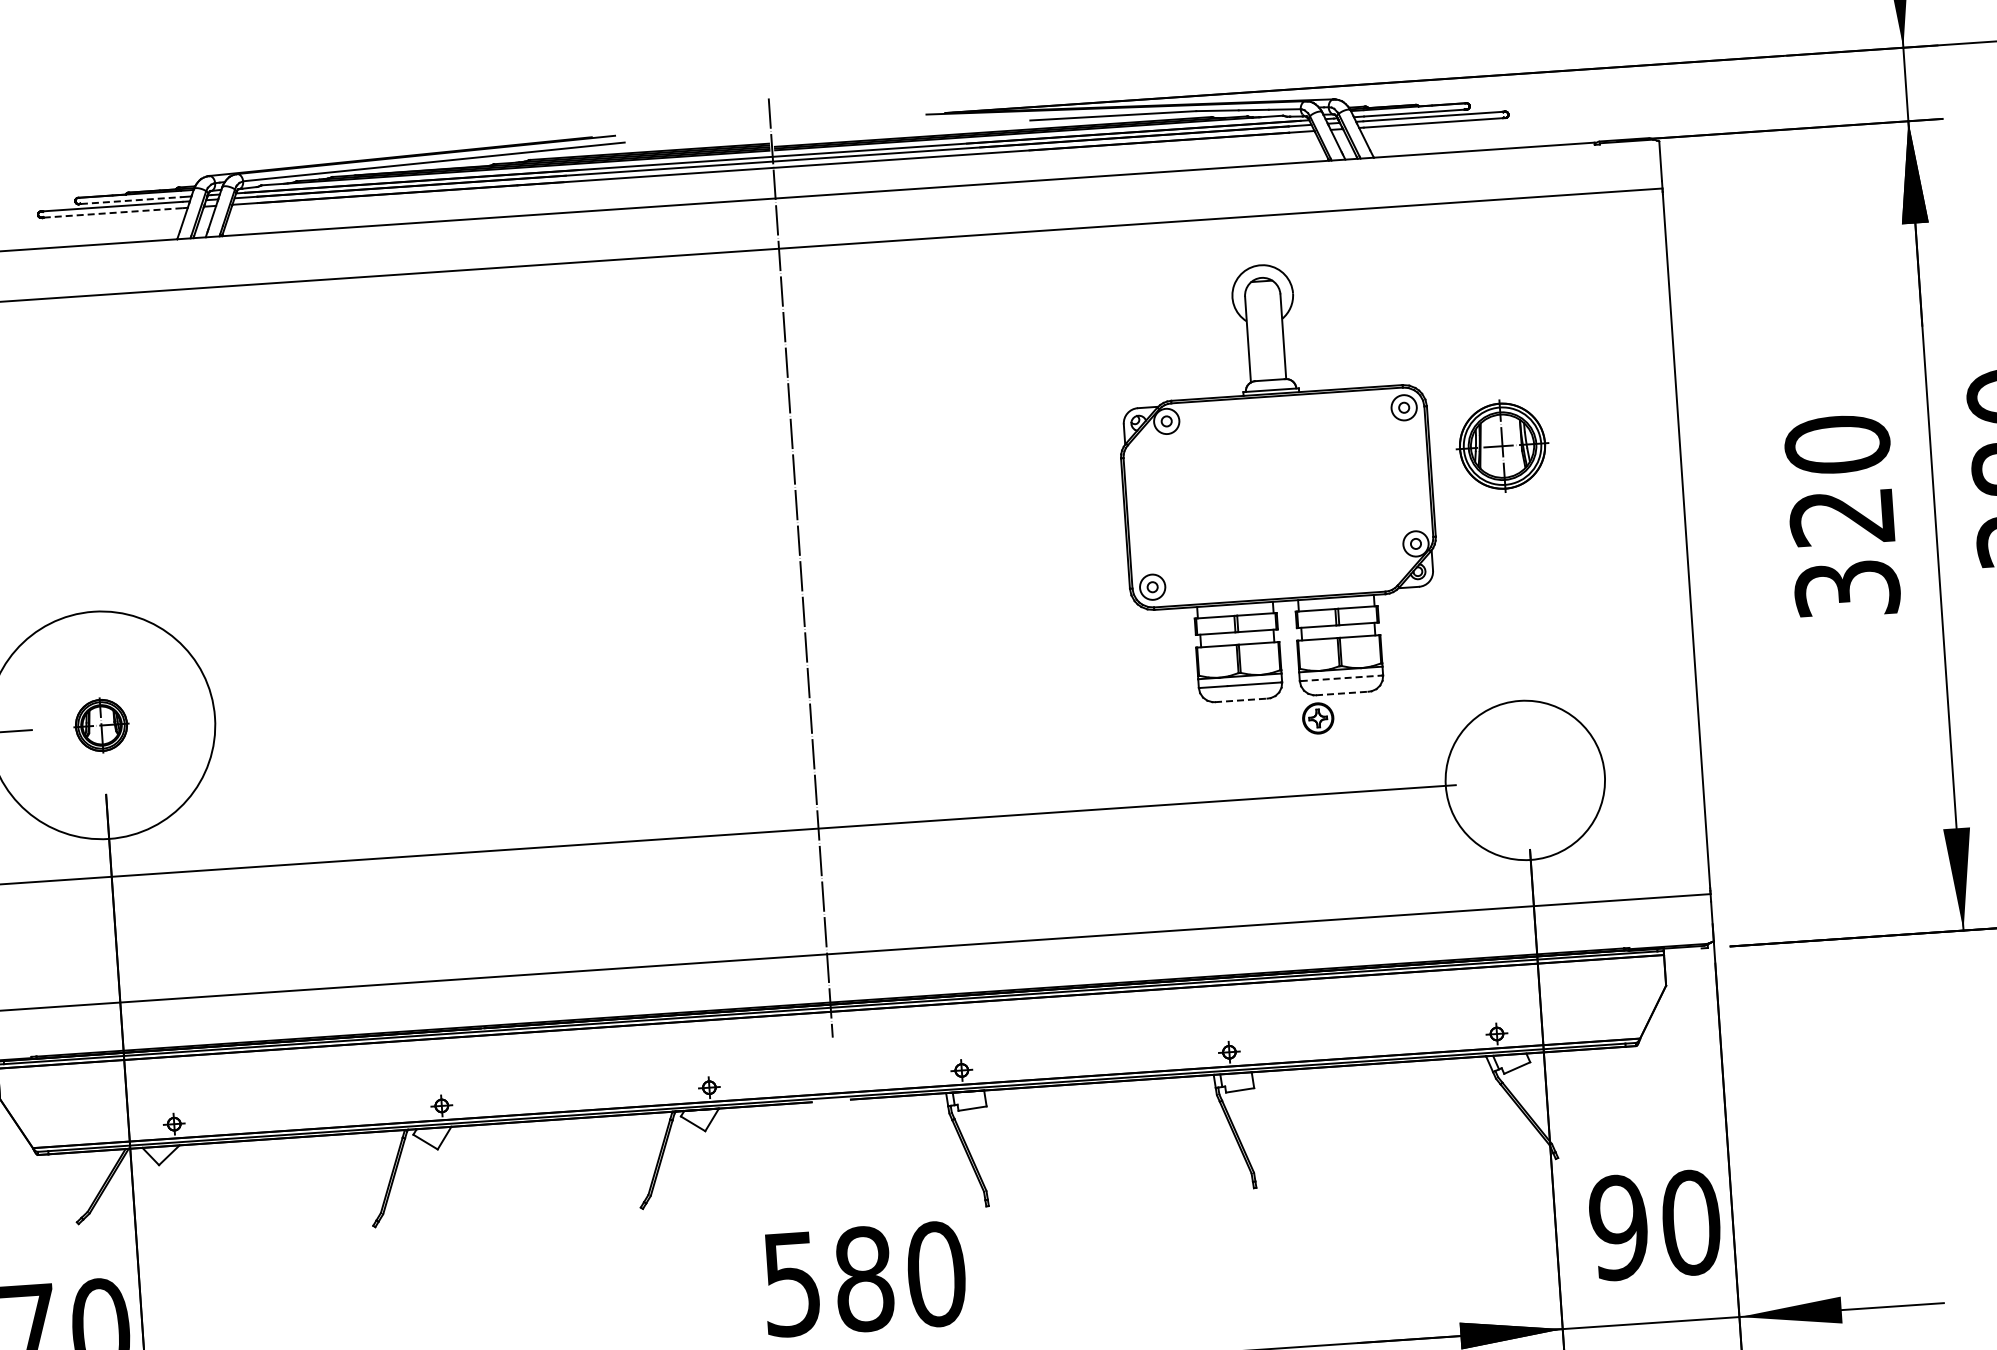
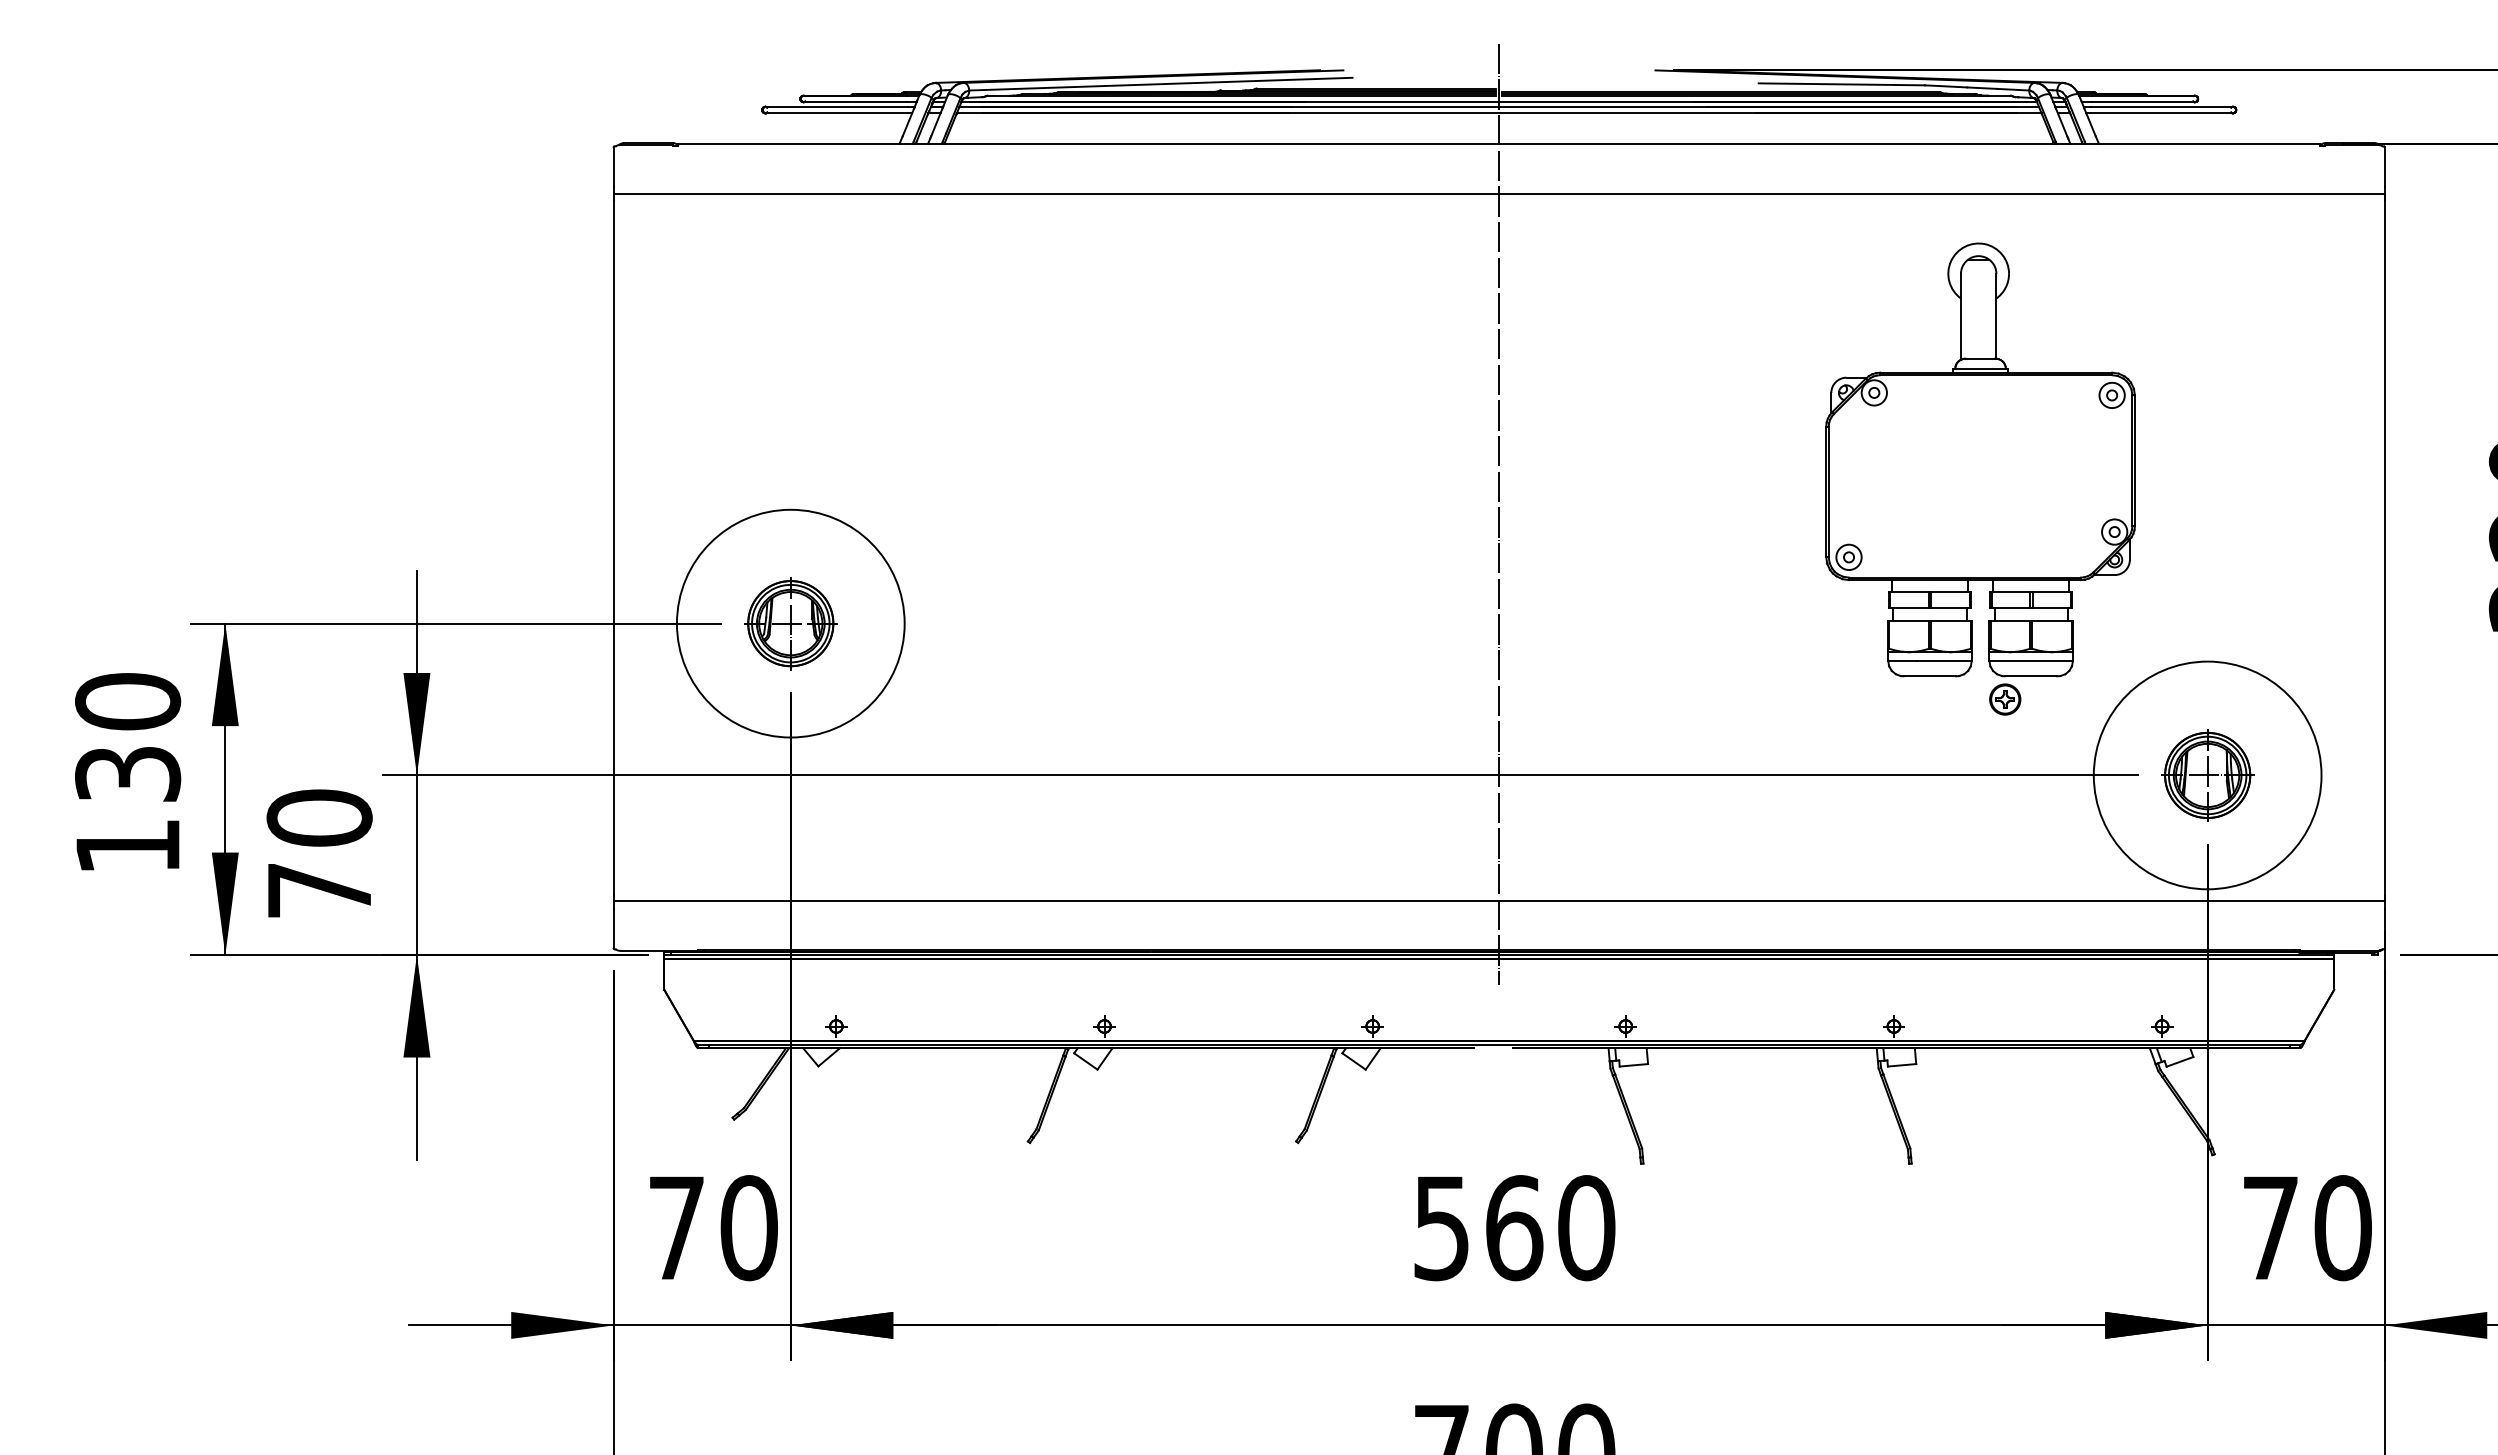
line: (131, 200) -> (856, 102), dashed -> solid
line: (113, 213) -> (837, 113), dashed -> solid
part: (1502, 446) -> (2207, 775), moved
line: (1341, 678) -> (2031, 661), dashed -> solid
line: (1342, 693) -> (2031, 676), dashed -> solid
line: (1242, 700) -> (1930, 676), dashed -> solid
part: (101, 725) -> (790, 623), size x1.67
circle: (1525, 780) -> (2207, 775), size x1.43
text: (1618, 1228) -> (2270, 1228), 90 -> 70
text: (864, 1279) -> (1514, 1228), 580 -> 560

